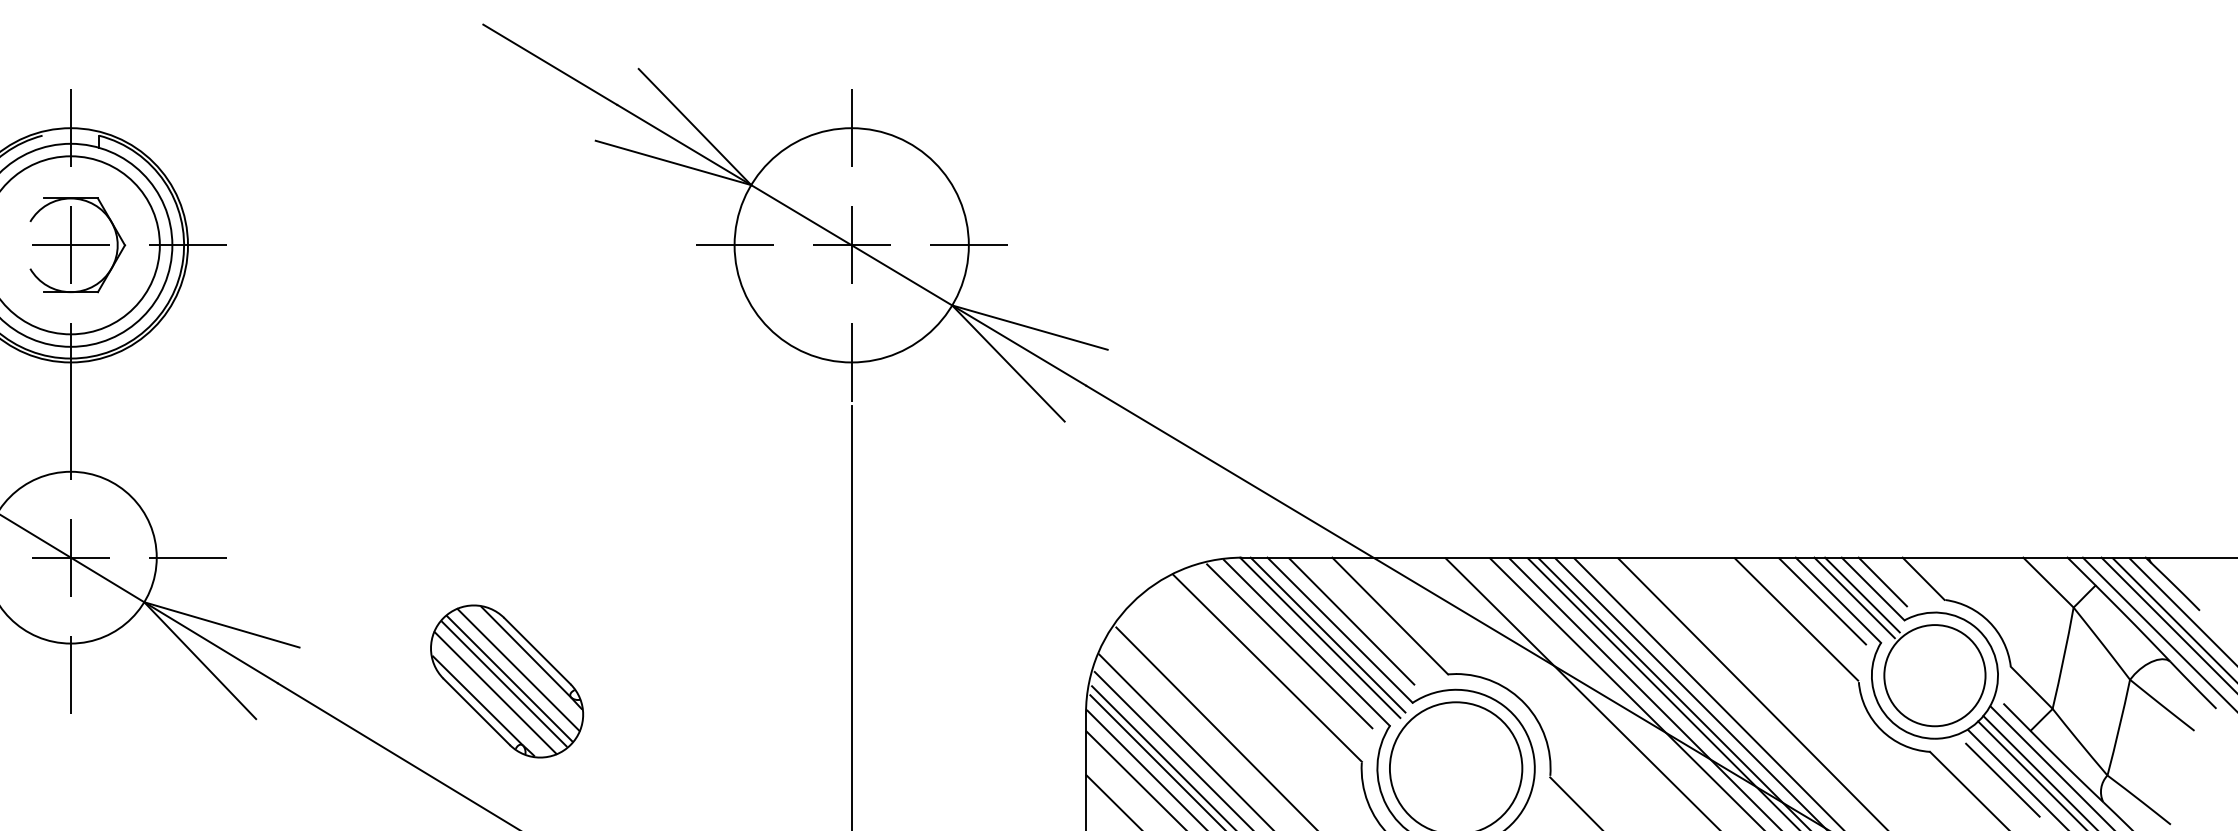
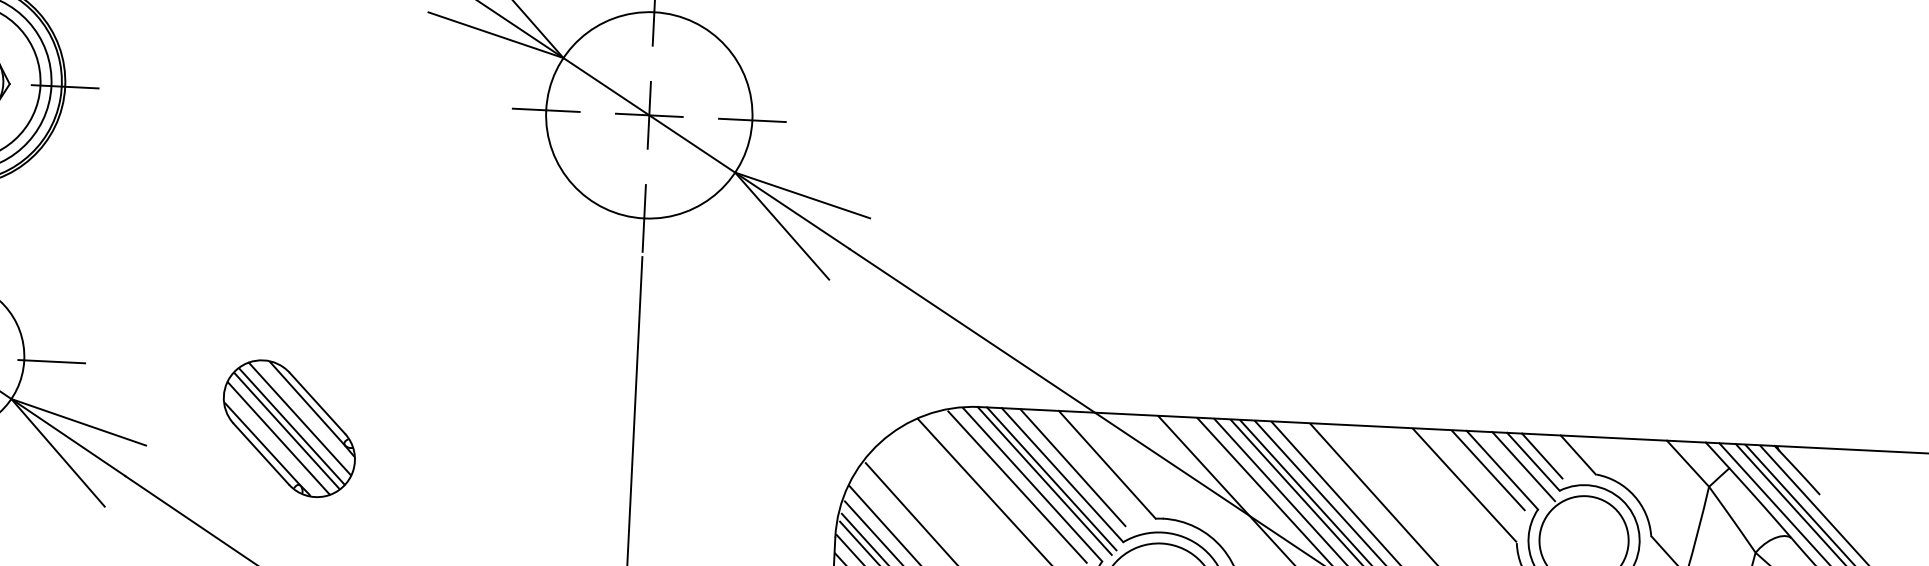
line: (1854, 597) -> (1516, 468), removed
part: (507, 681) -> (289, 428), moved

